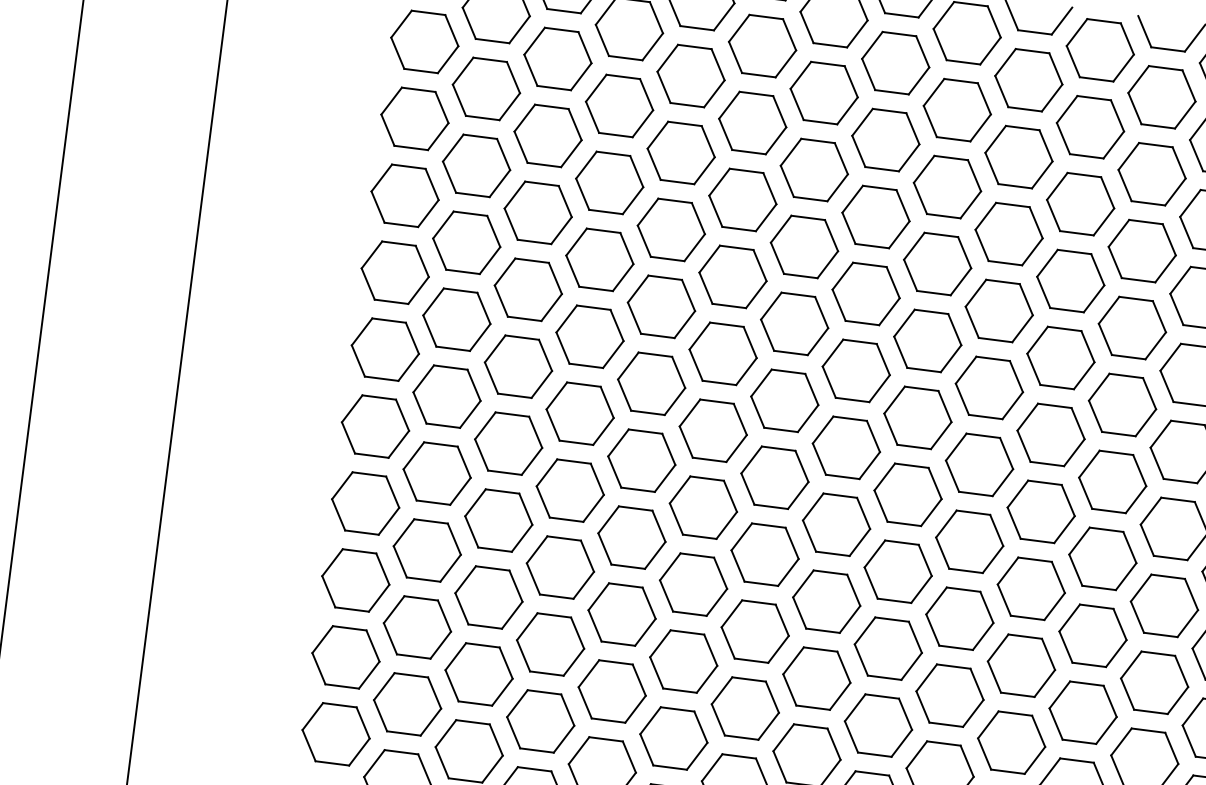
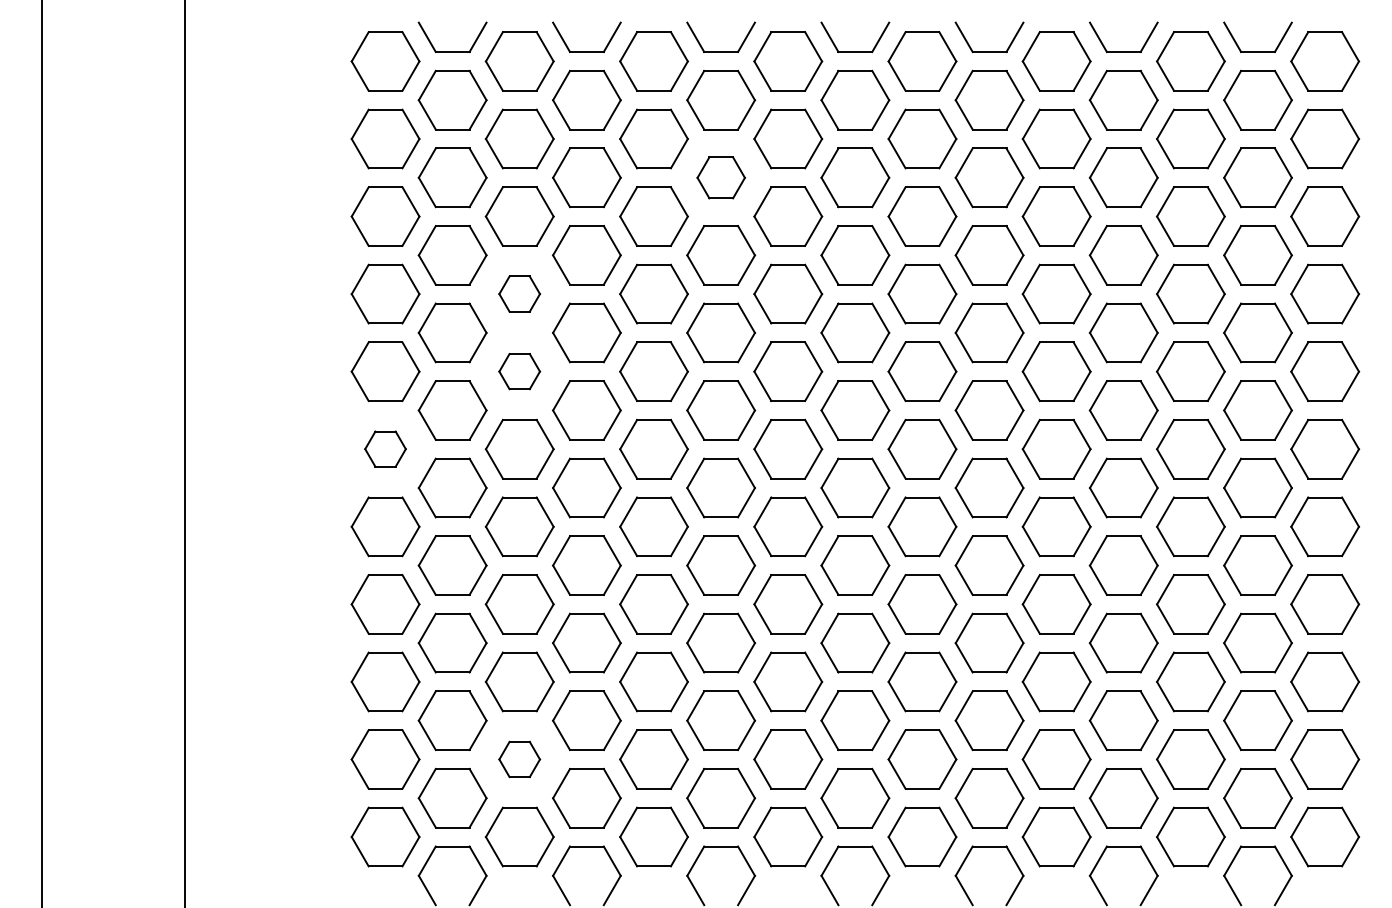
part: (753, 122) -> (721, 177), size x0.7
part: (538, 212) -> (519, 293), size x0.6
part: (528, 289) -> (519, 371), size x0.6
part: (385, 348) -> (385, 448), size x0.6
part: (478, 674) -> (519, 759), size x0.6

